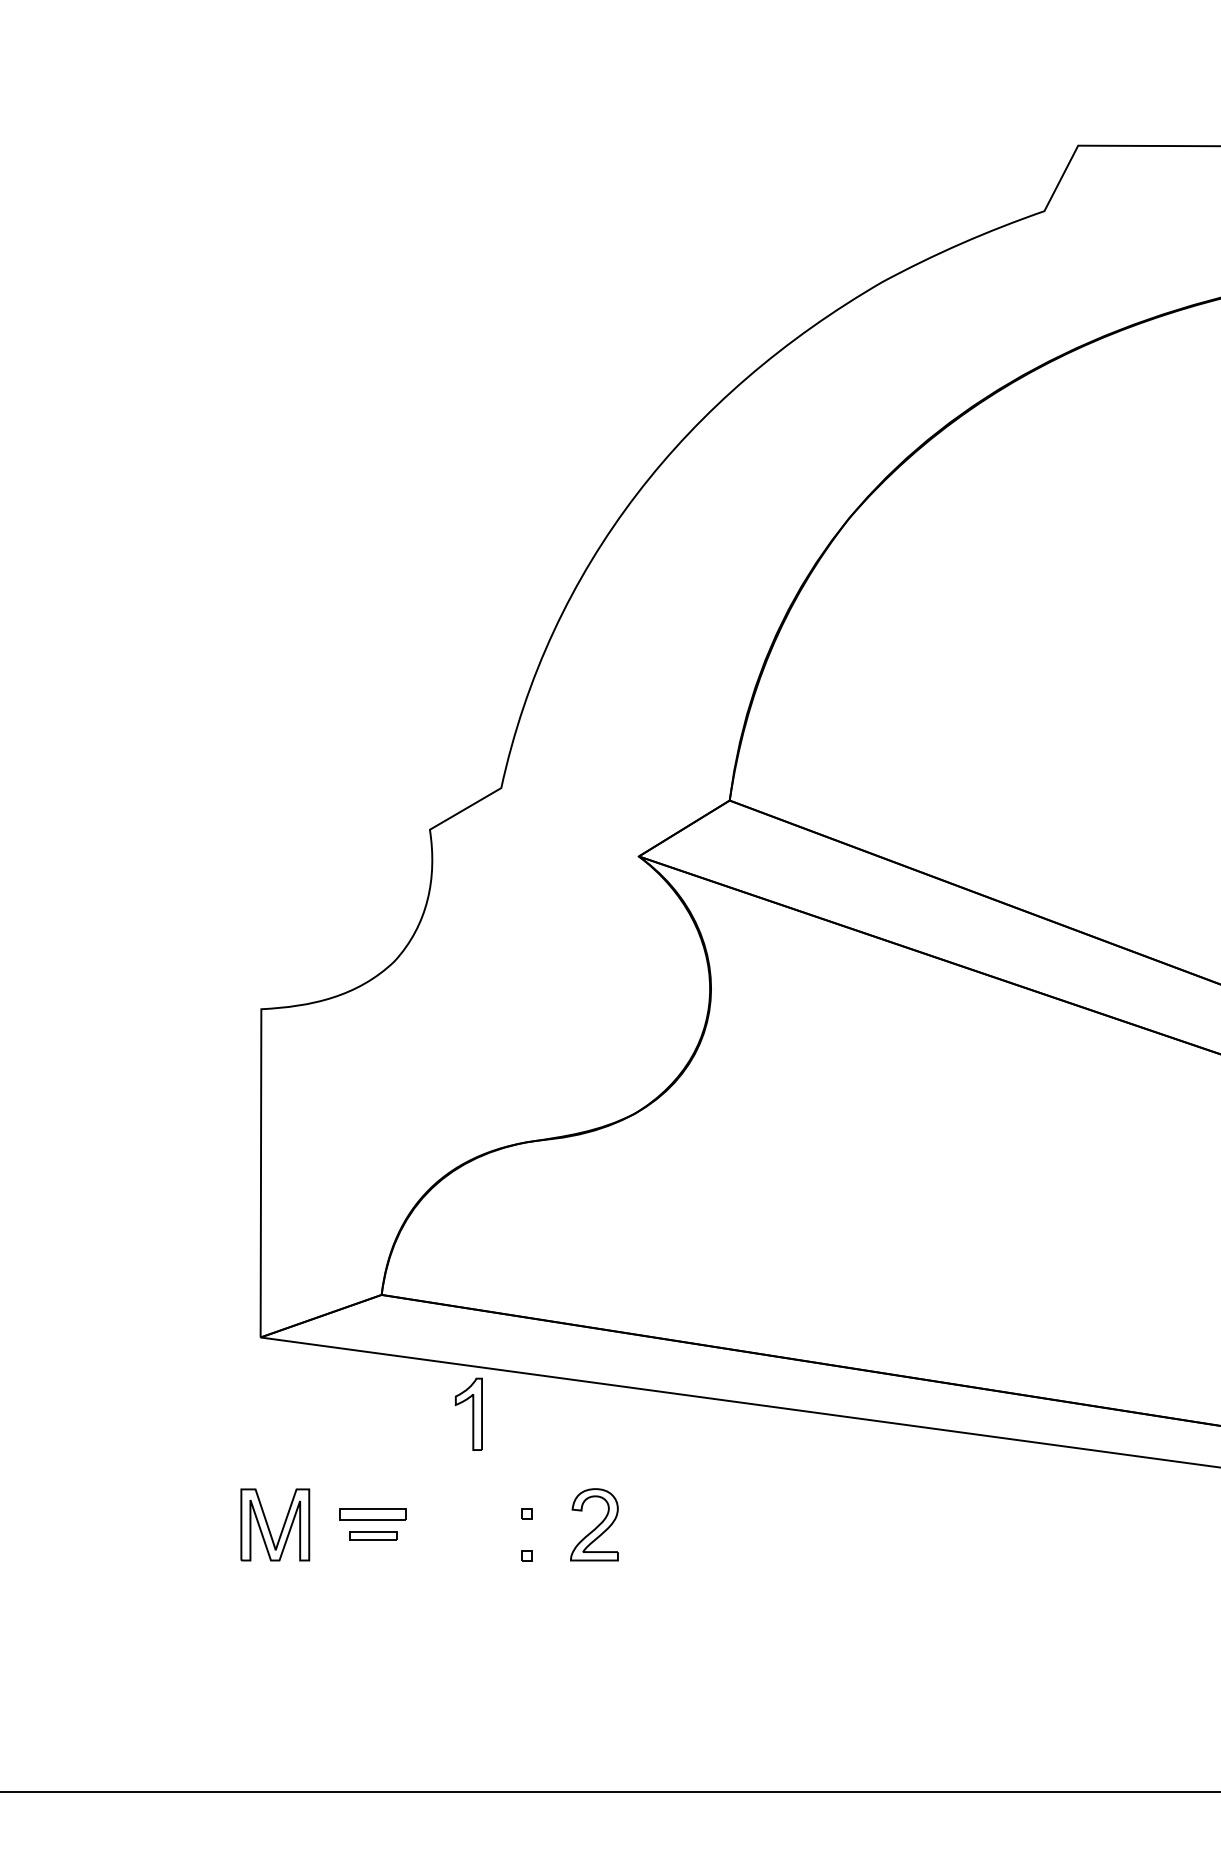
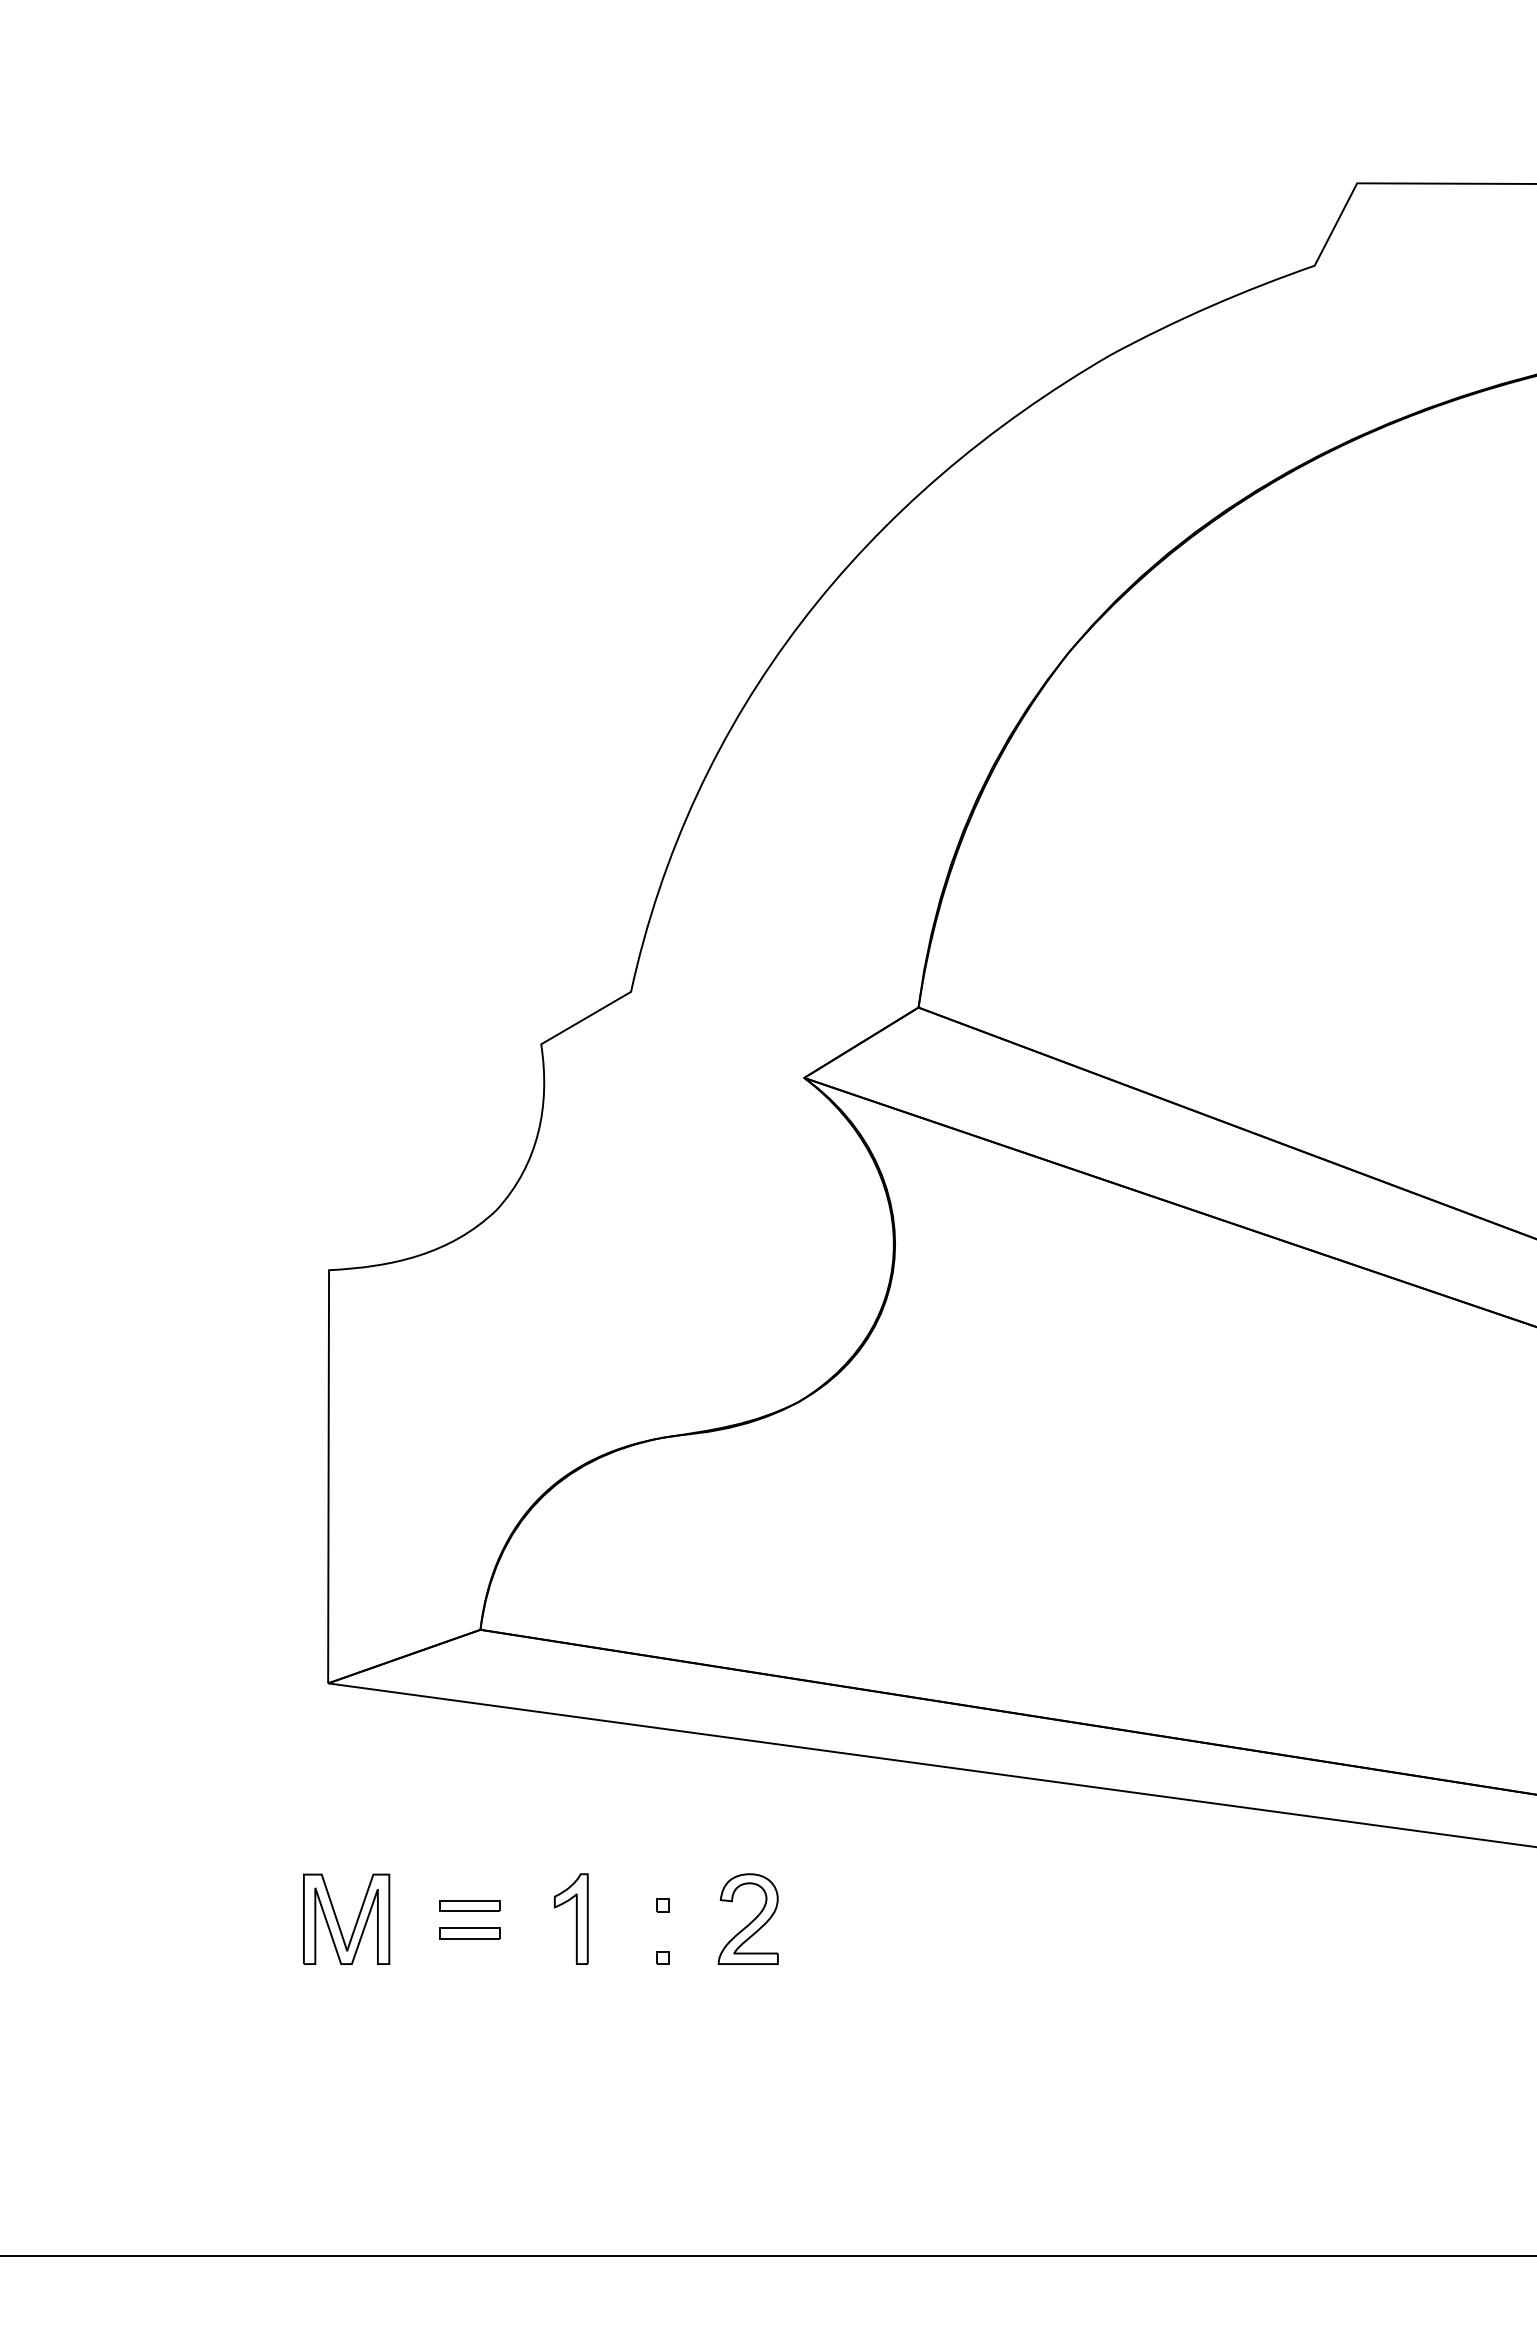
part: (469, 1413) -> (571, 1918), moved
part: (372, 1513) -> (469, 1905), size x0.71

